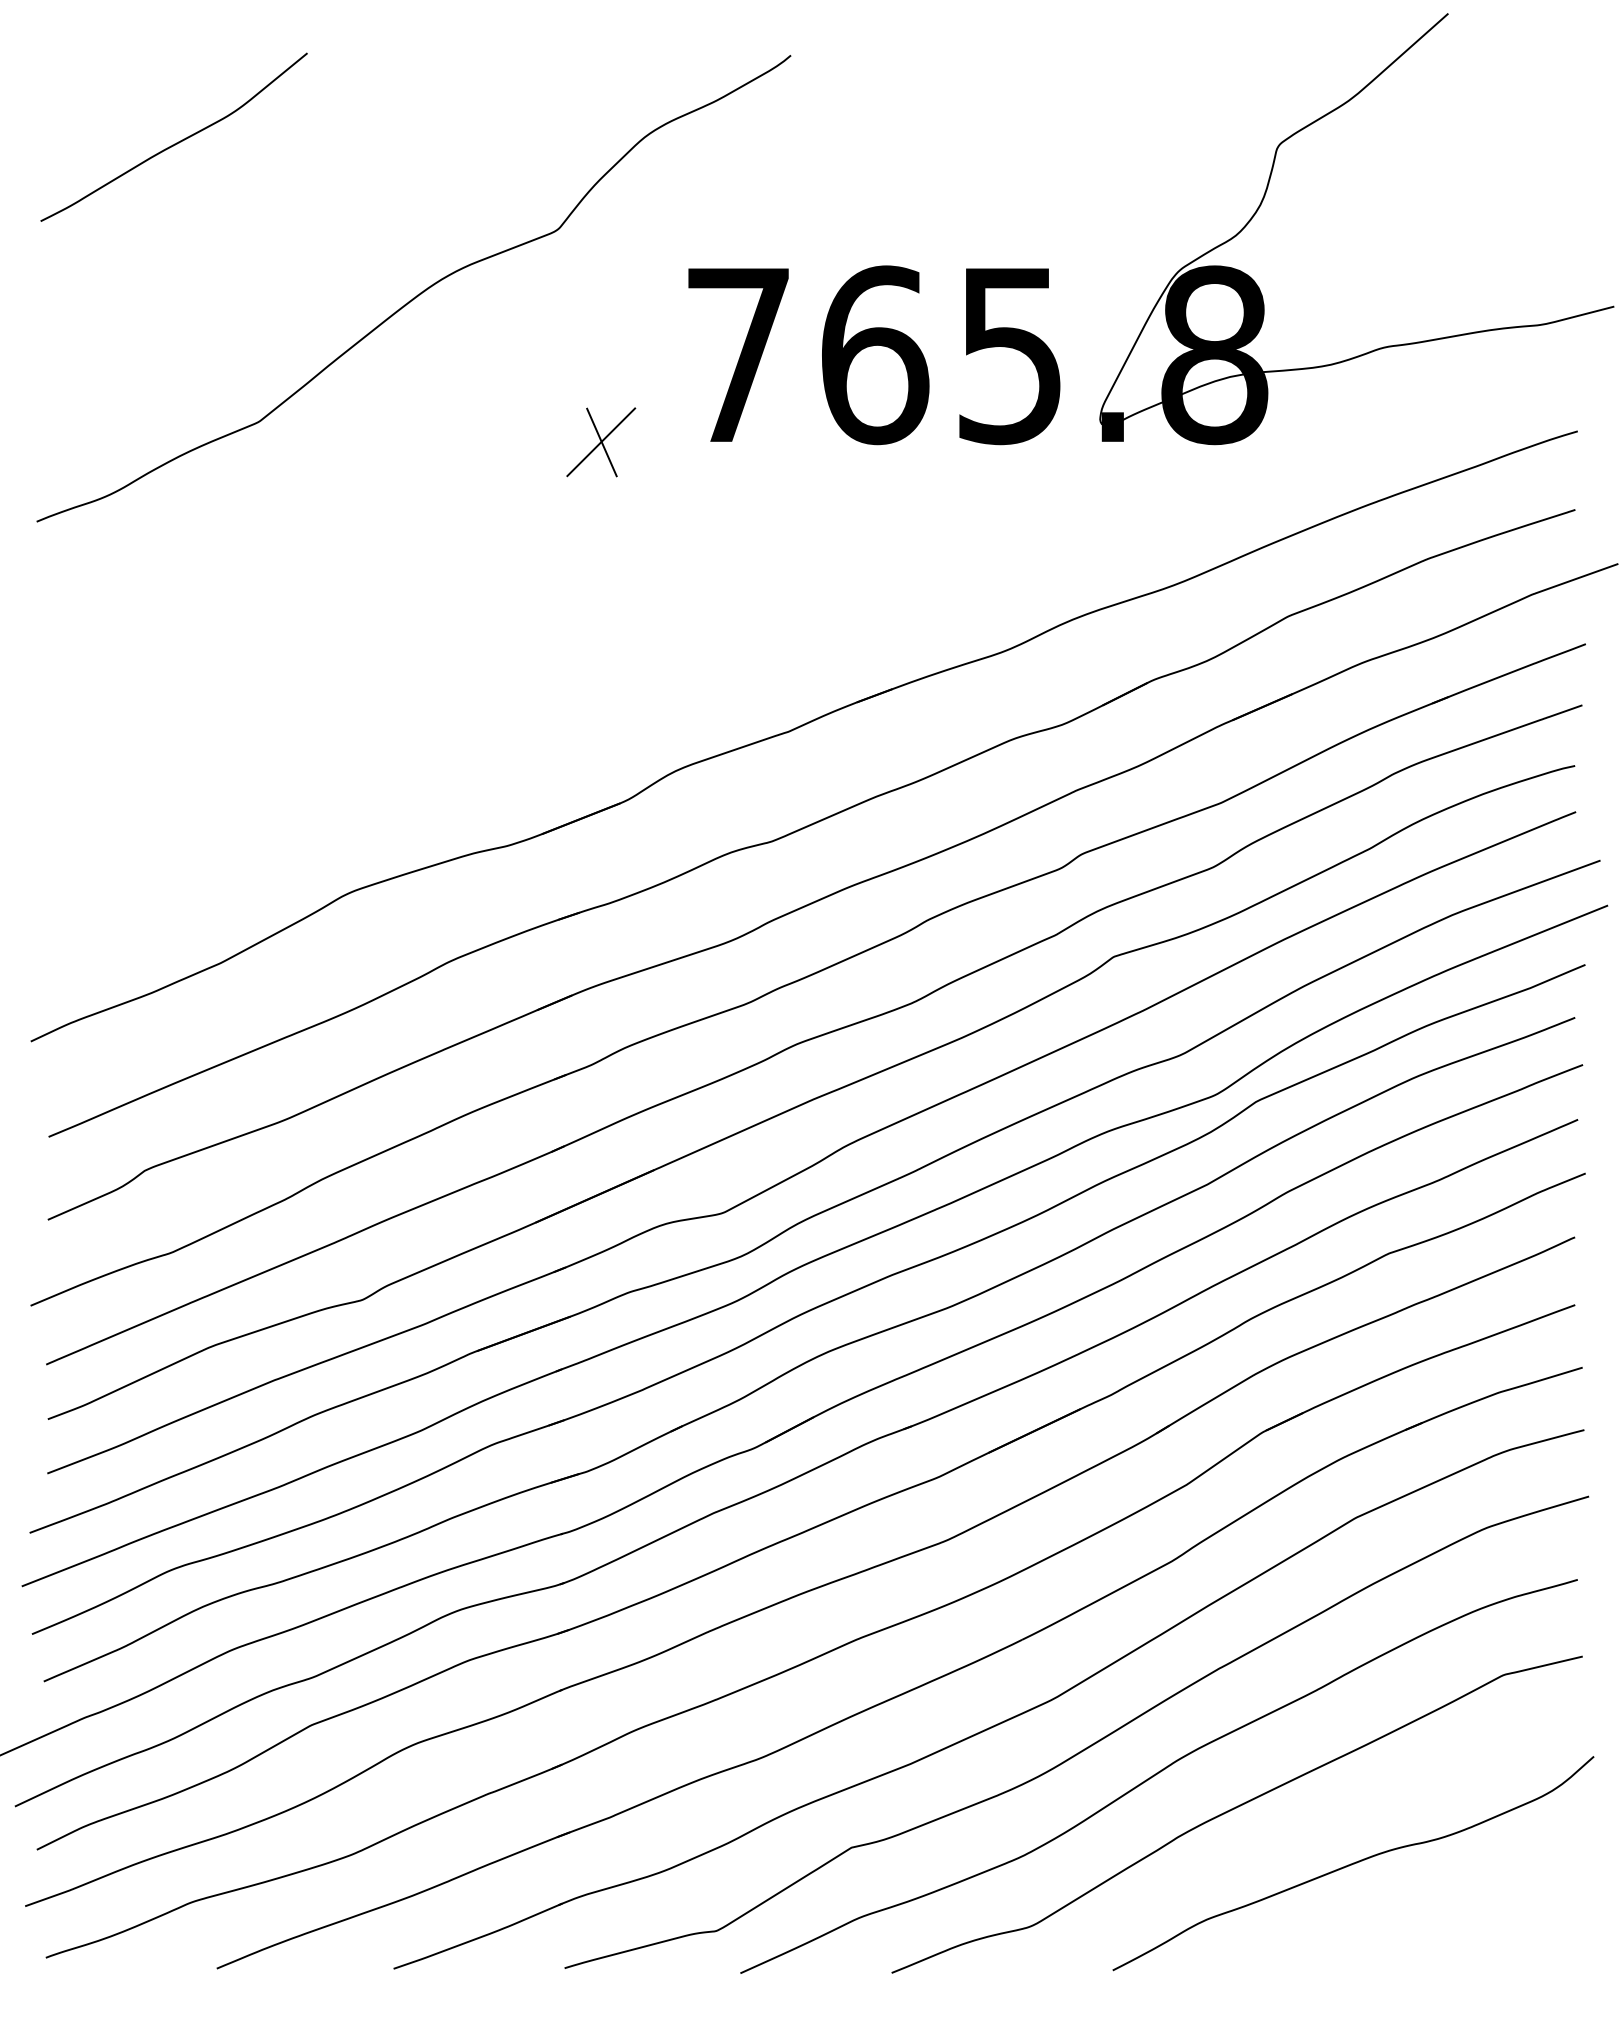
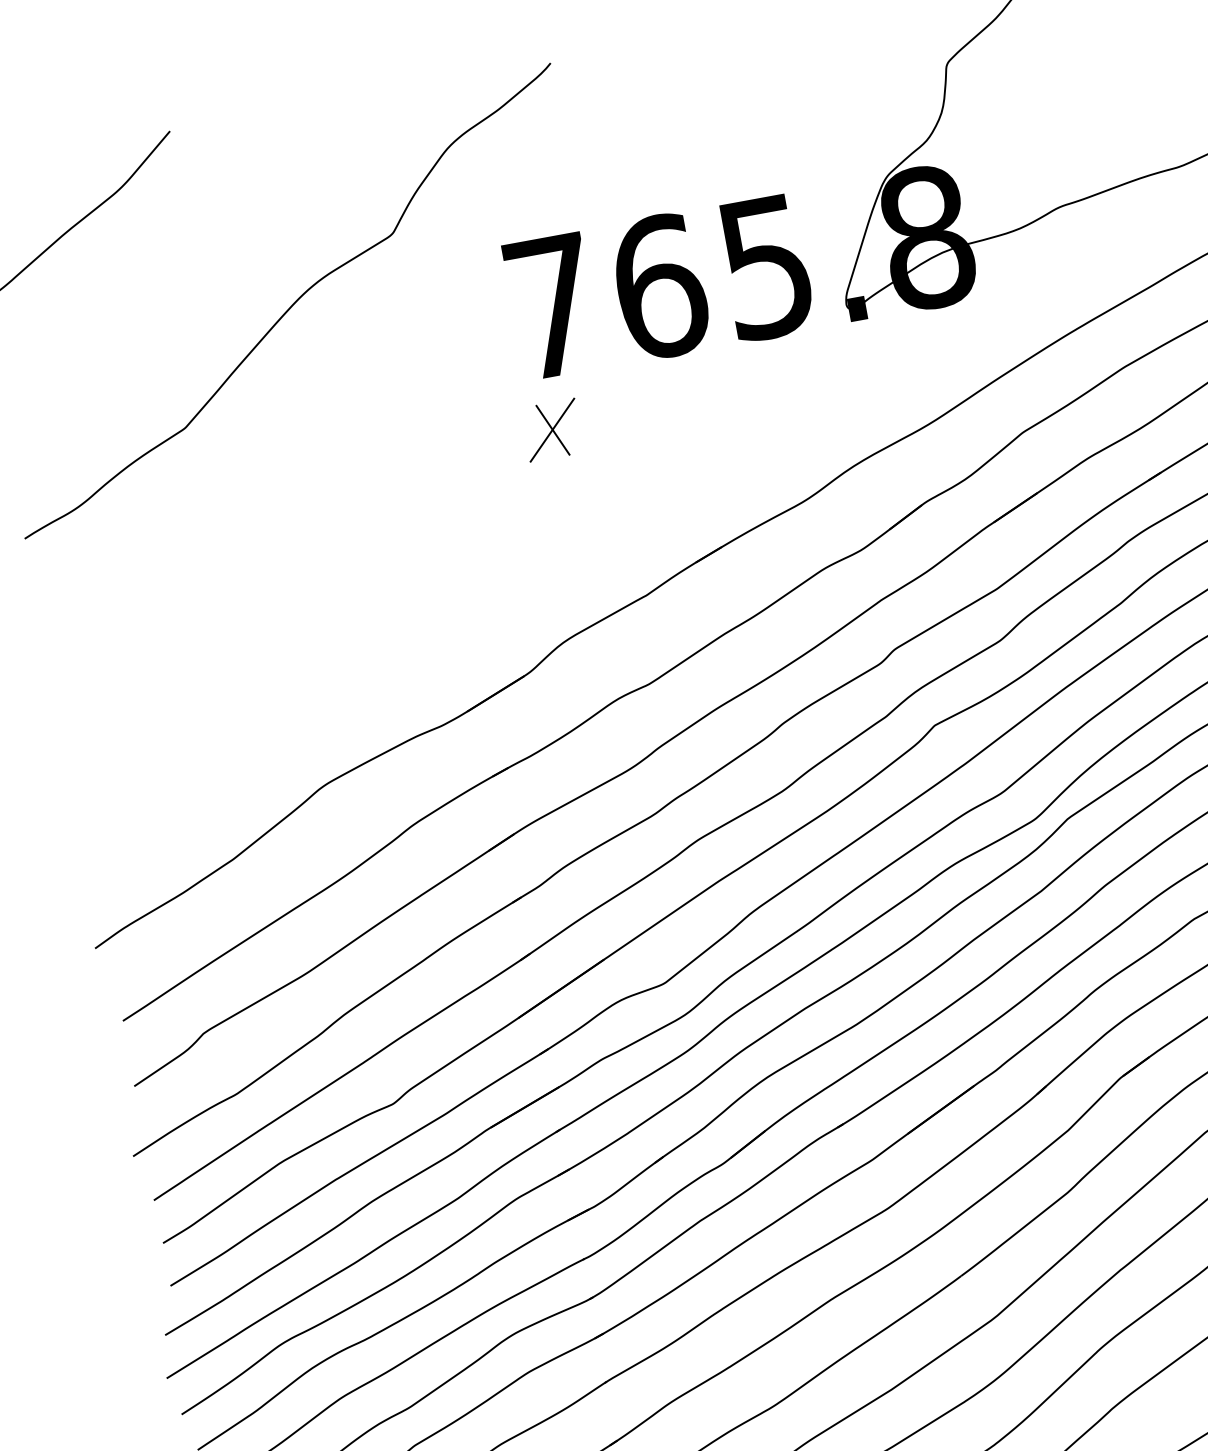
part: (601, 442) -> (552, 430), moved

